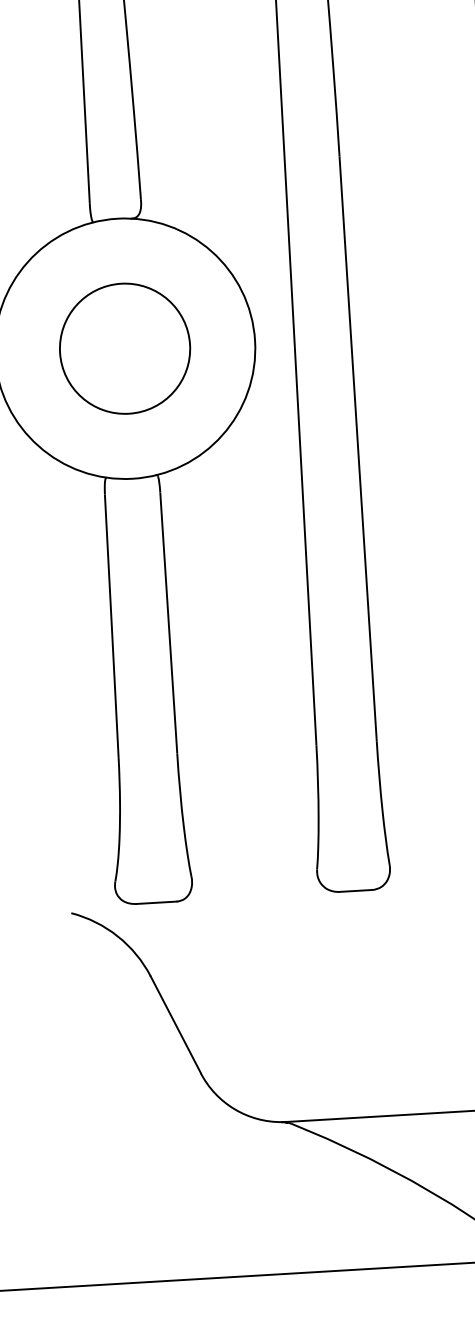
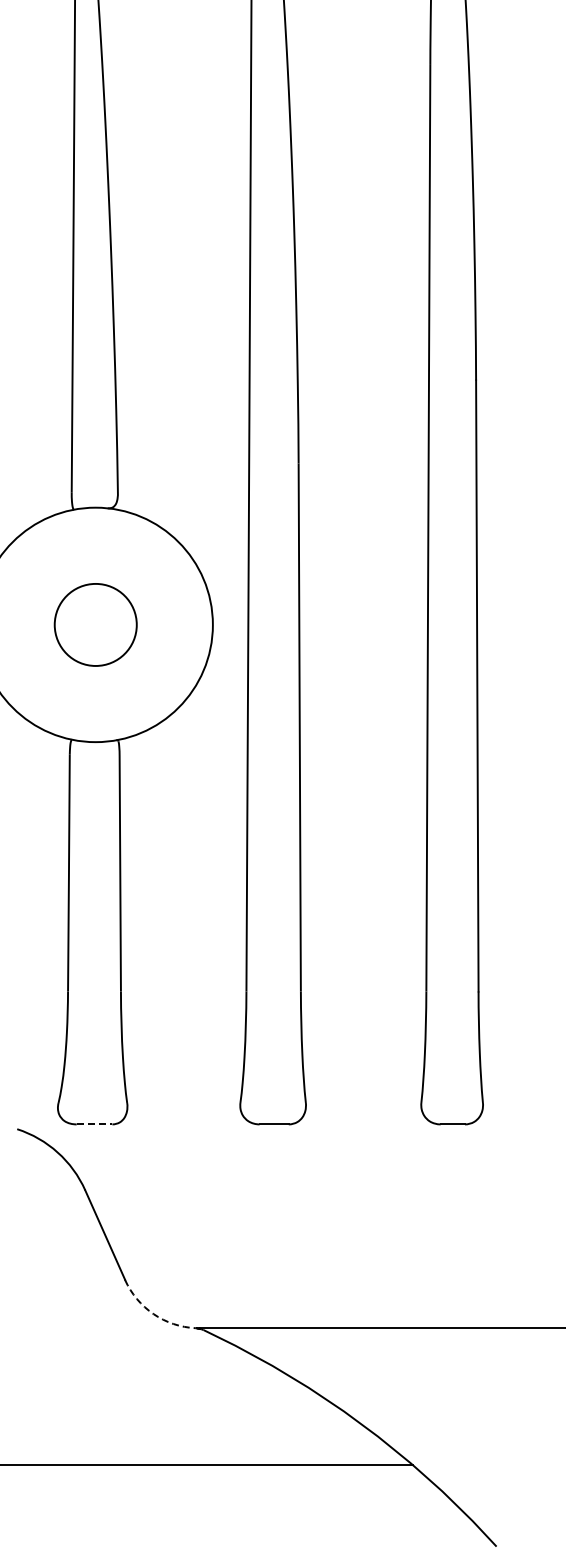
circle: (124, 348) -> (95, 624), size x0.7
line: (156, 902) -> (94, 1124), solid -> dashed
arc: (234, 1109) -> (153, 1314), solid -> dashed

